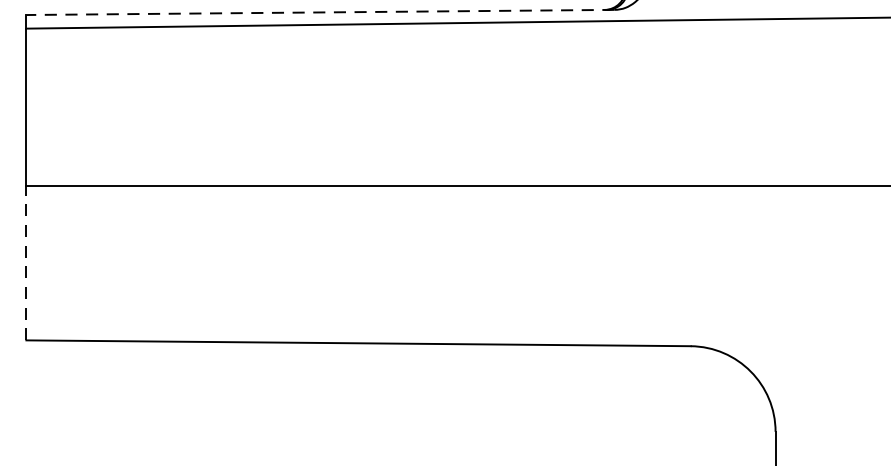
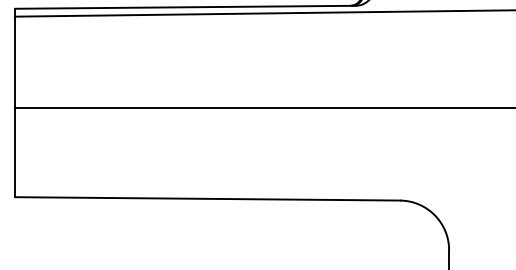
line: (320, 12) -> (185, 7), dashed -> solid
line: (26, 263) -> (15, 152), dashed -> solid

